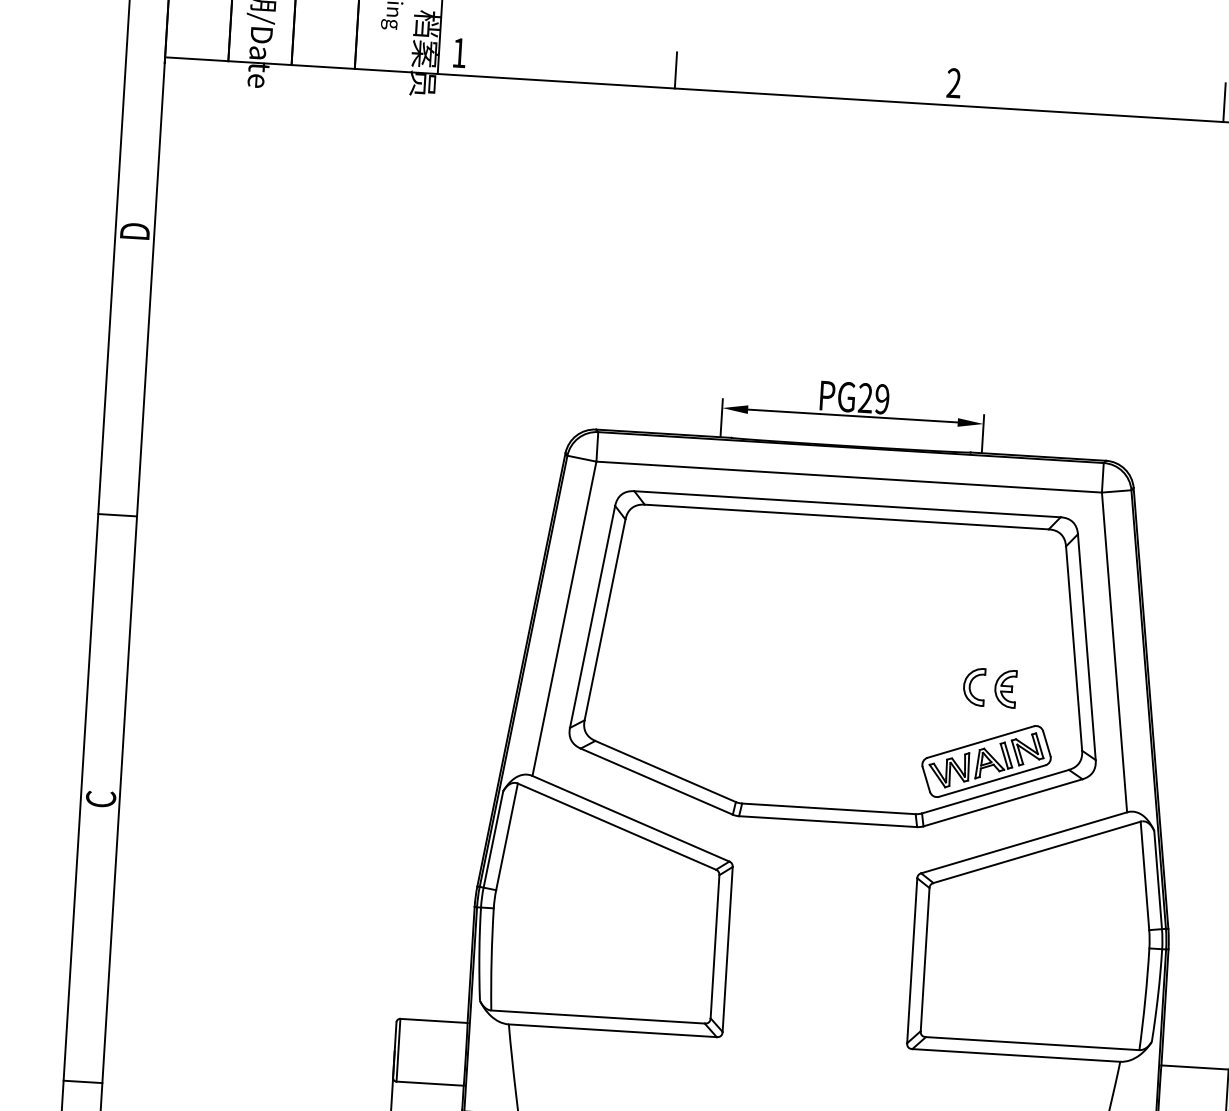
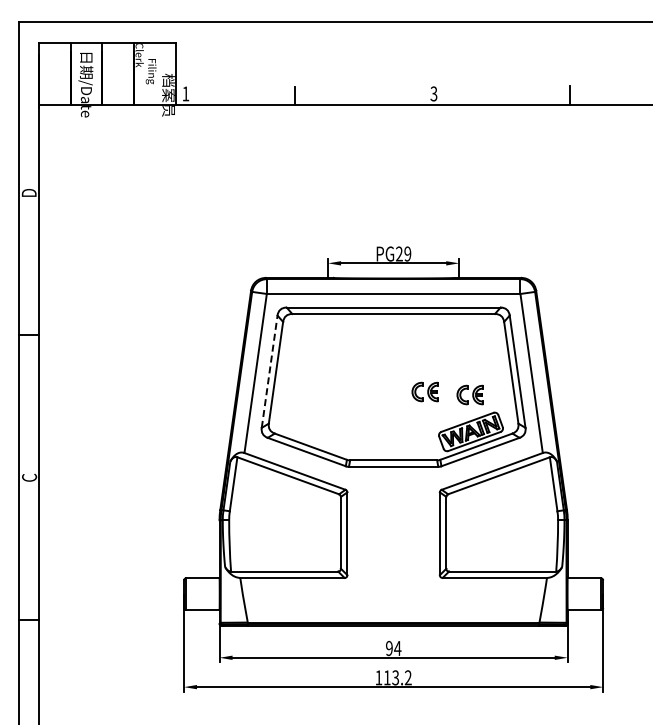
text: (952, 84) -> (433, 94), 2 -> 3
line: (592, 616) -> (269, 371), solid -> dashed
part: (898, 675) -> (424, 391), added

